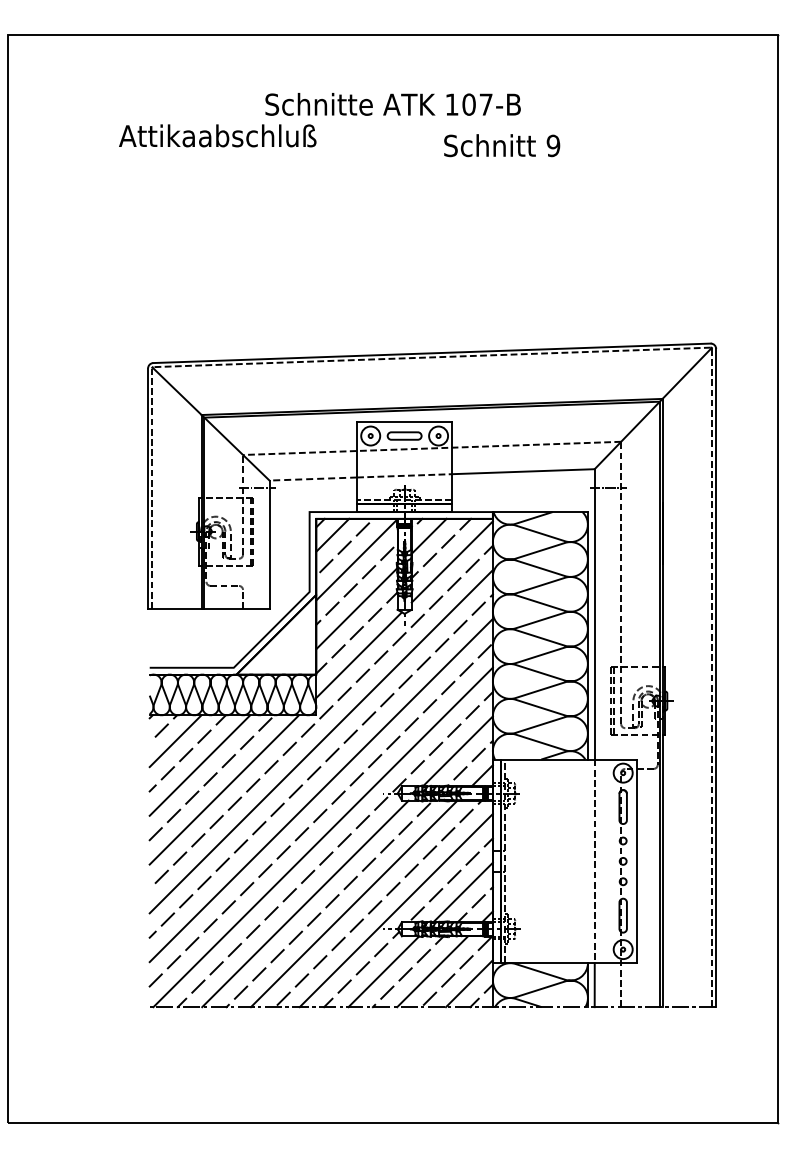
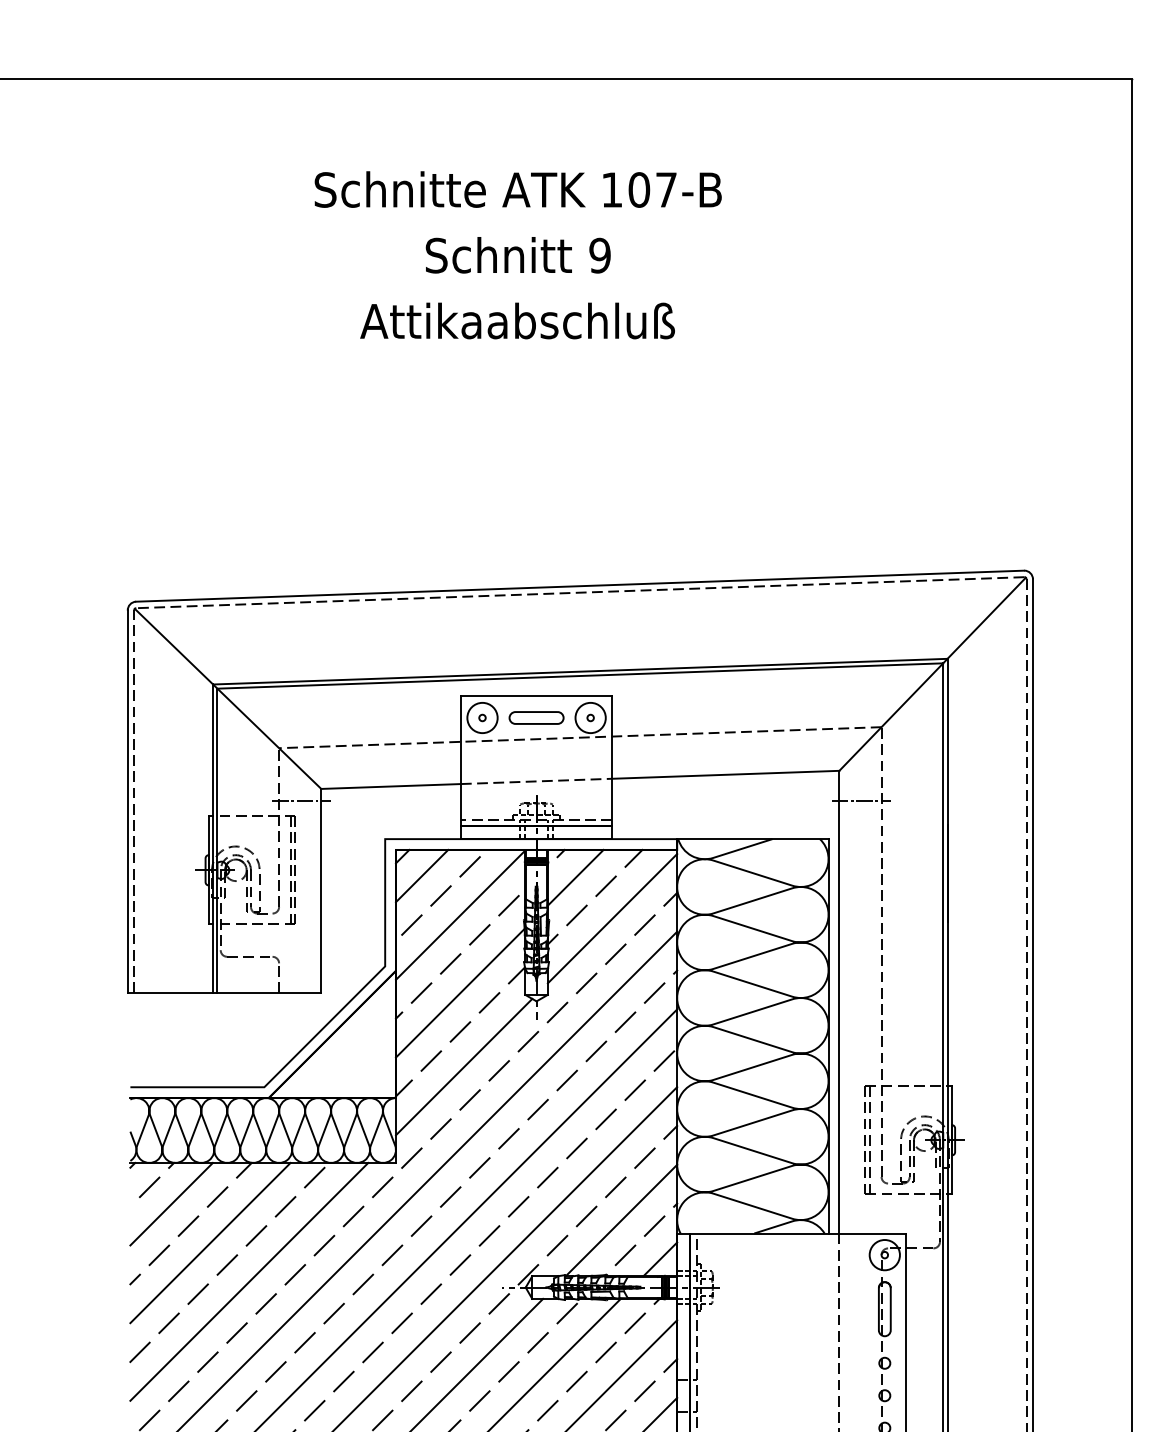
text: (217, 135) -> (517, 320), moved
text: (502, 145) -> (518, 255), moved
line: (313, 479) -> (391, 787), dashed -> solid

